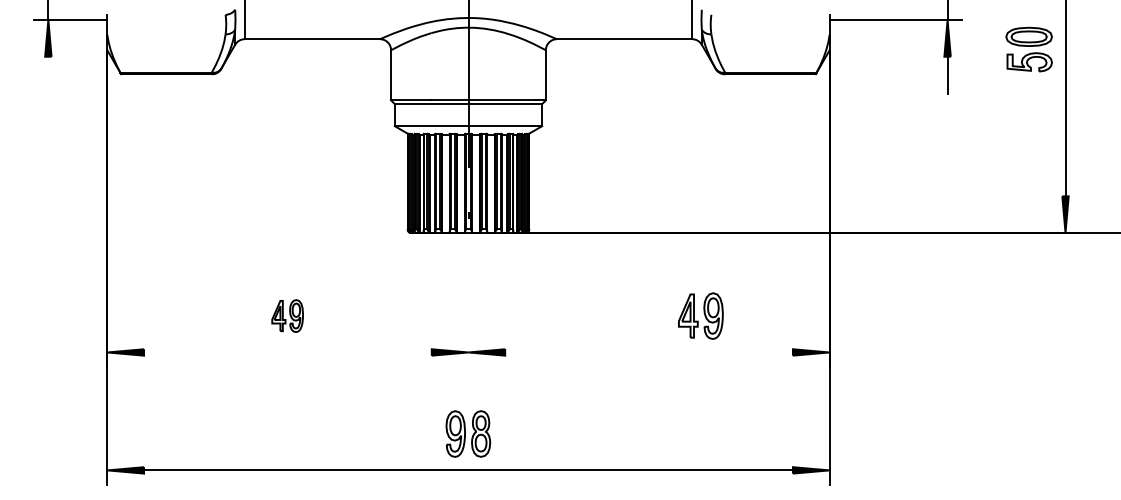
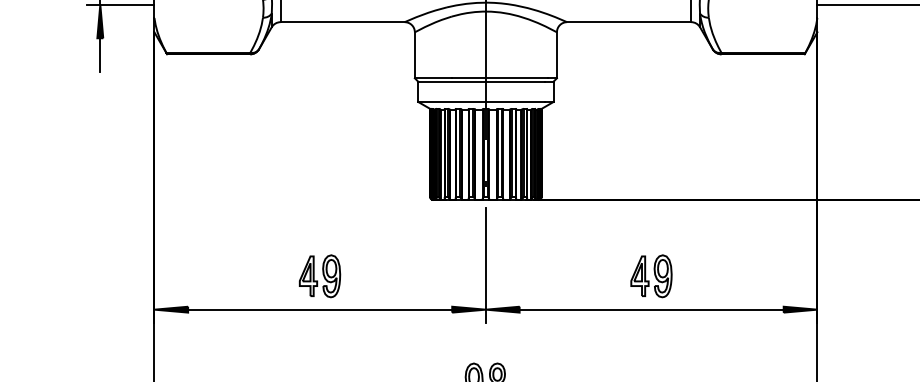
line: (48, 74) -> (100, 54), added
line: (468, 304) -> (485, 265), added
part: (287, 315) -> (319, 275), size x1.43
part: (700, 315) -> (651, 275), moved
line: (287, 352) -> (319, 309), added
line: (648, 352) -> (651, 309), added

